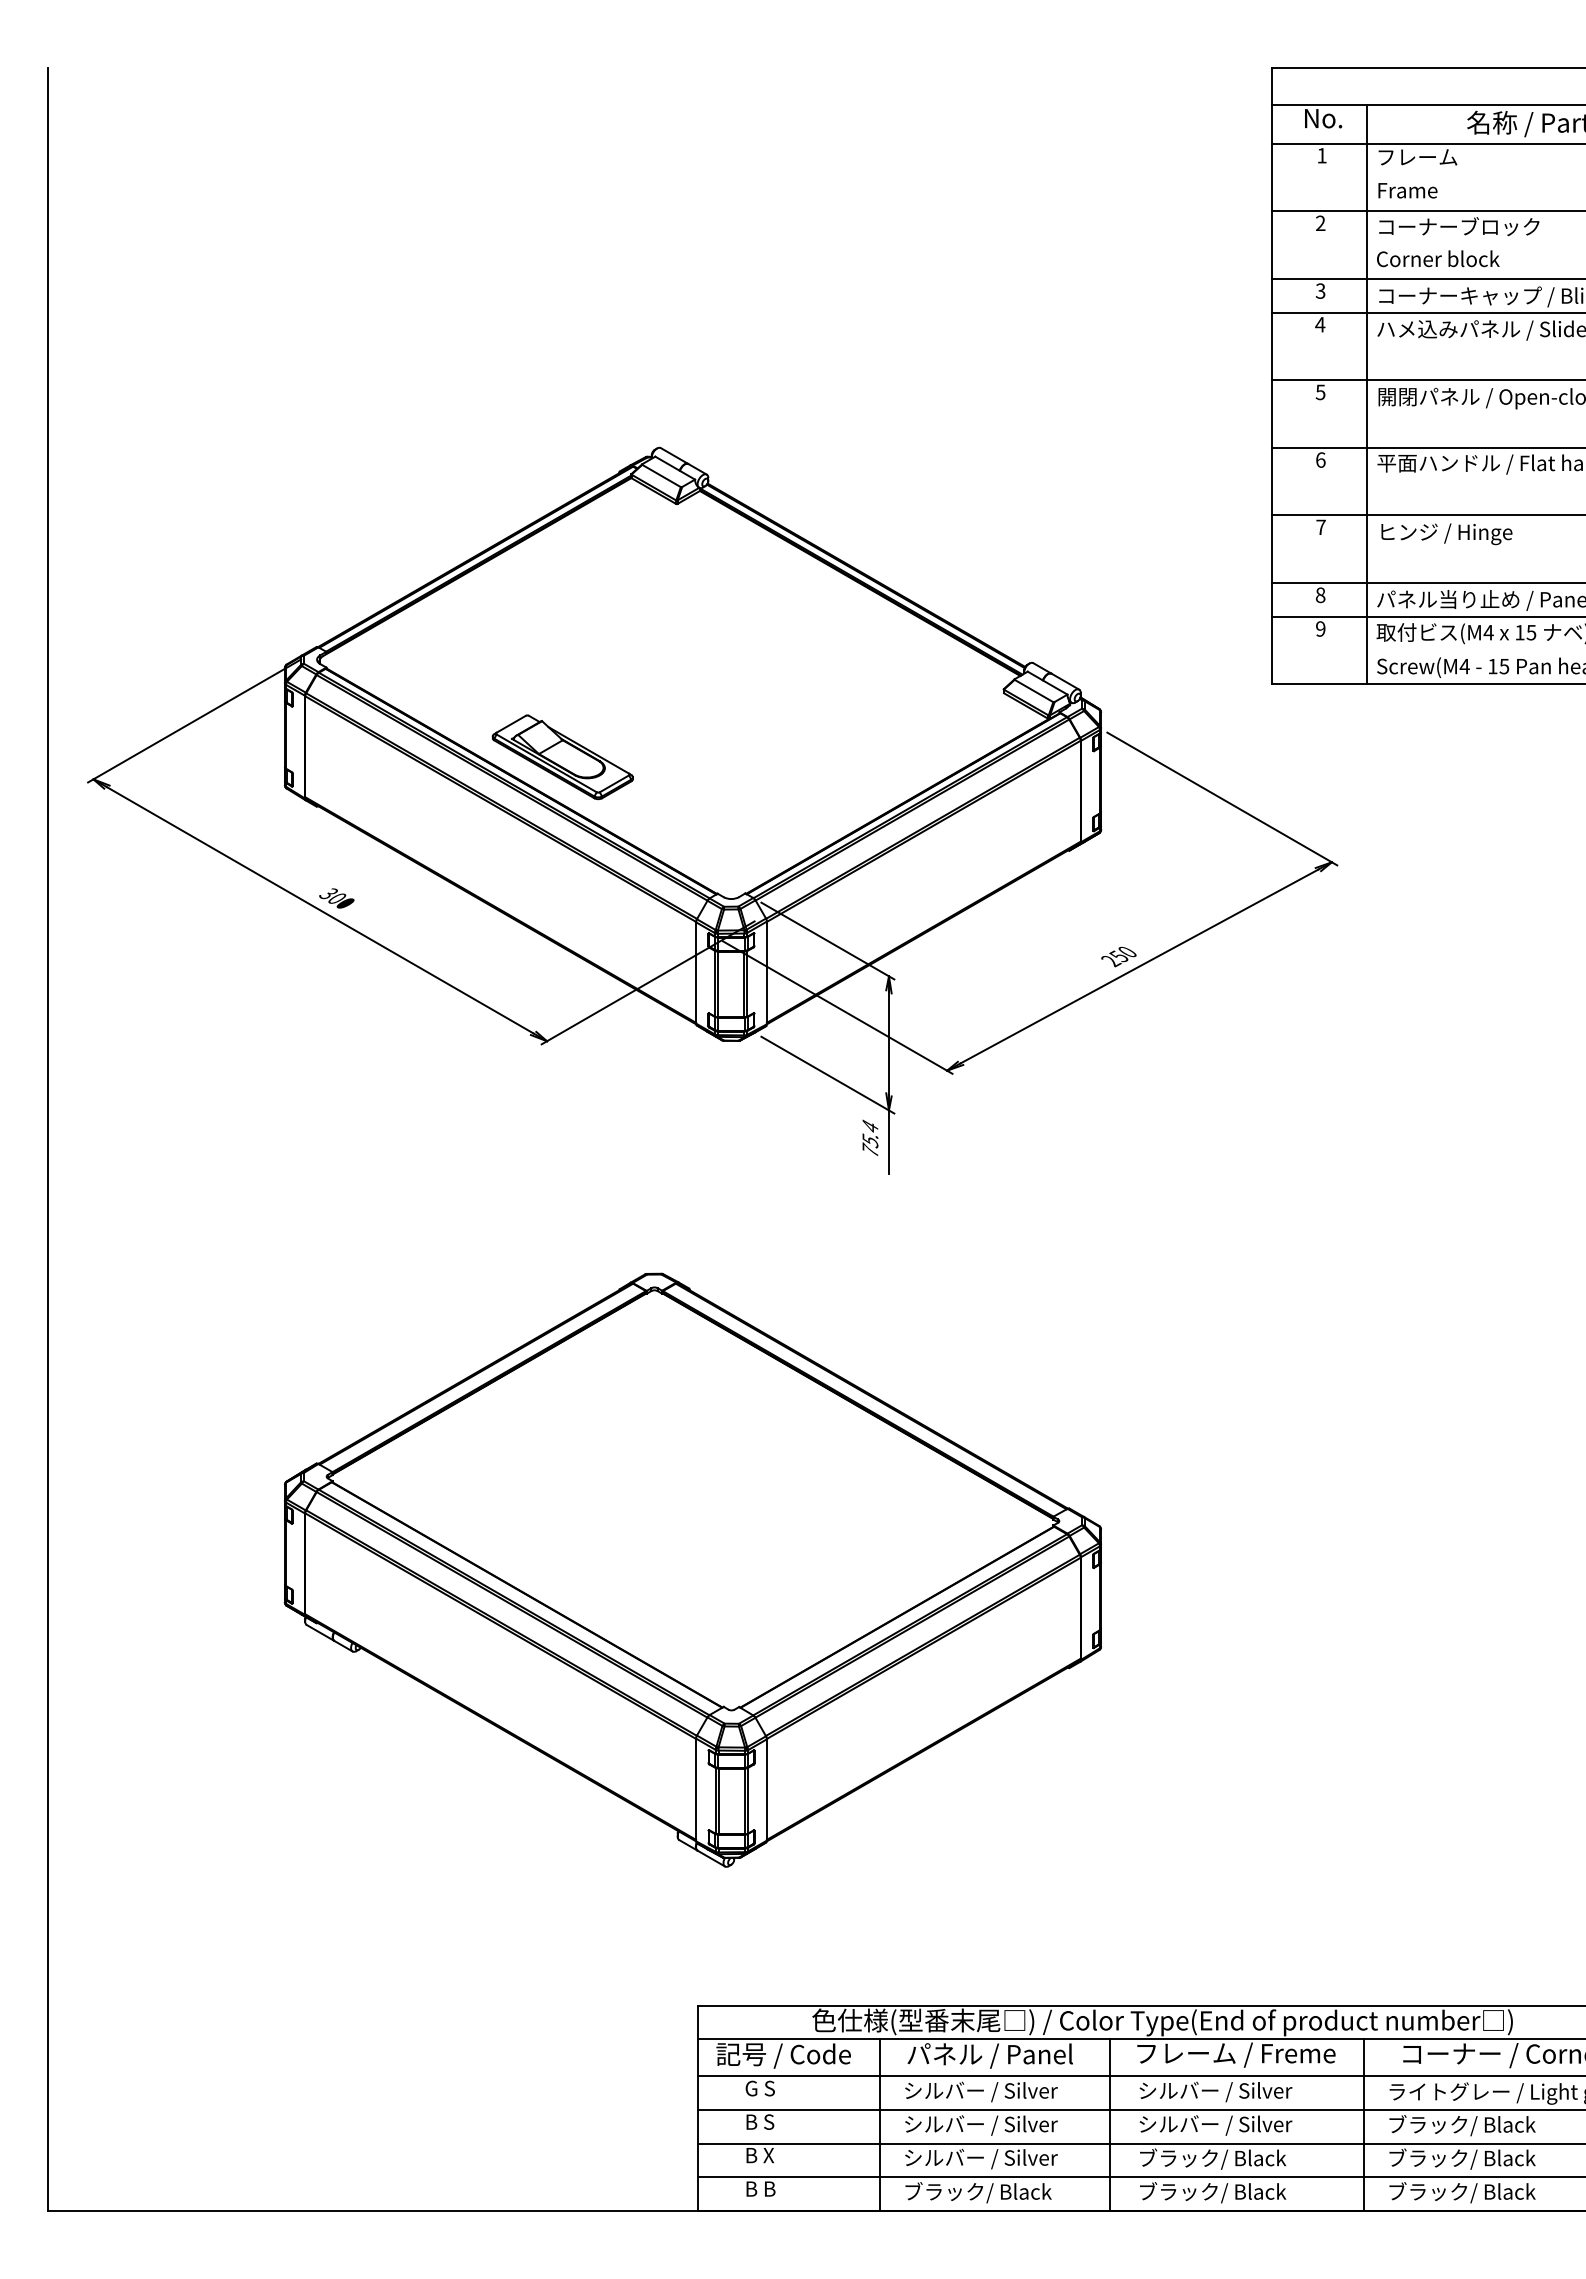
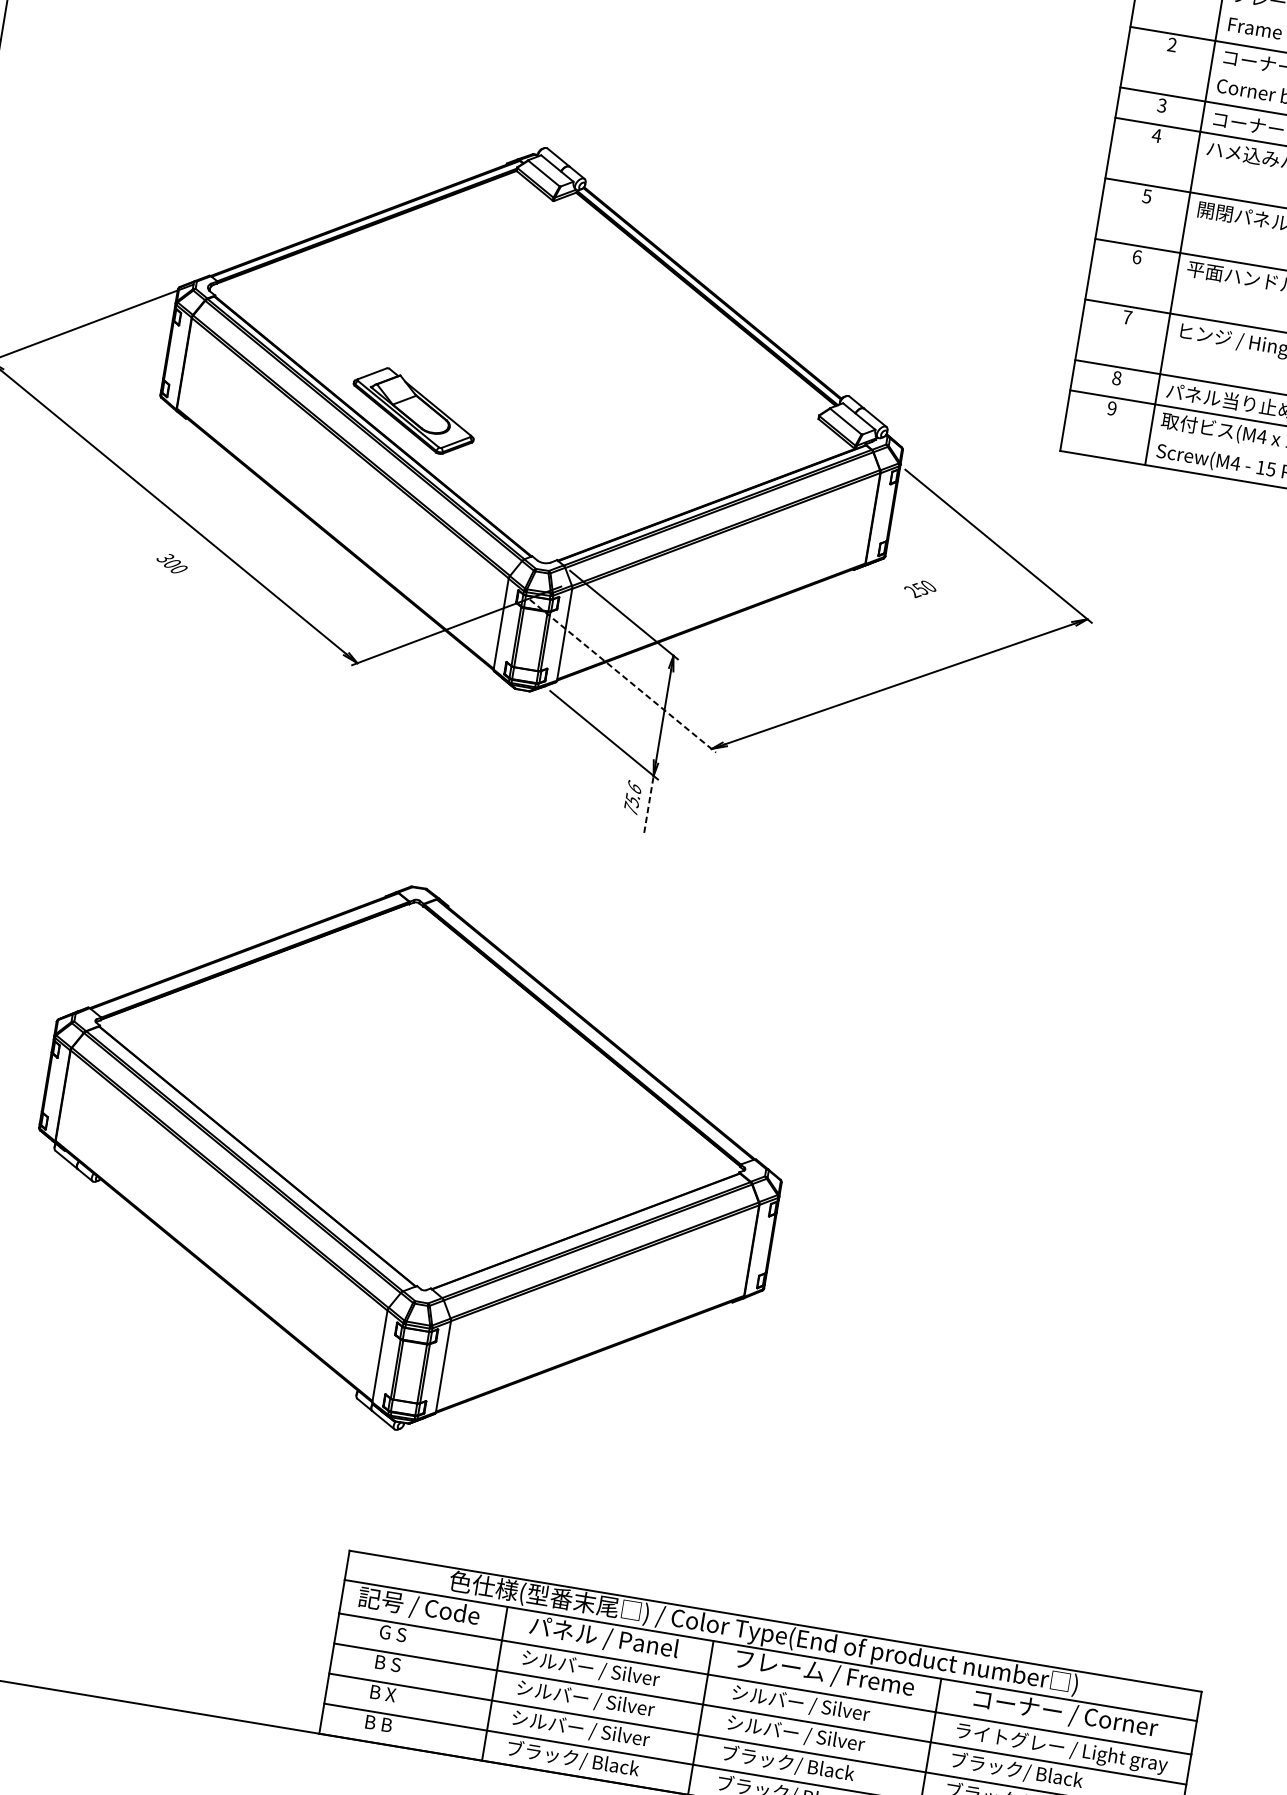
text: (336, 898) -> (171, 563), moved
text: (1118, 956) -> (919, 588), moved
line: (837, 1007) -> (622, 676), solid -> dashed
text: (870, 1125) -> (634, 786), 75.4 -> 75.6
line: (888, 1142) -> (648, 804), solid -> dashed

